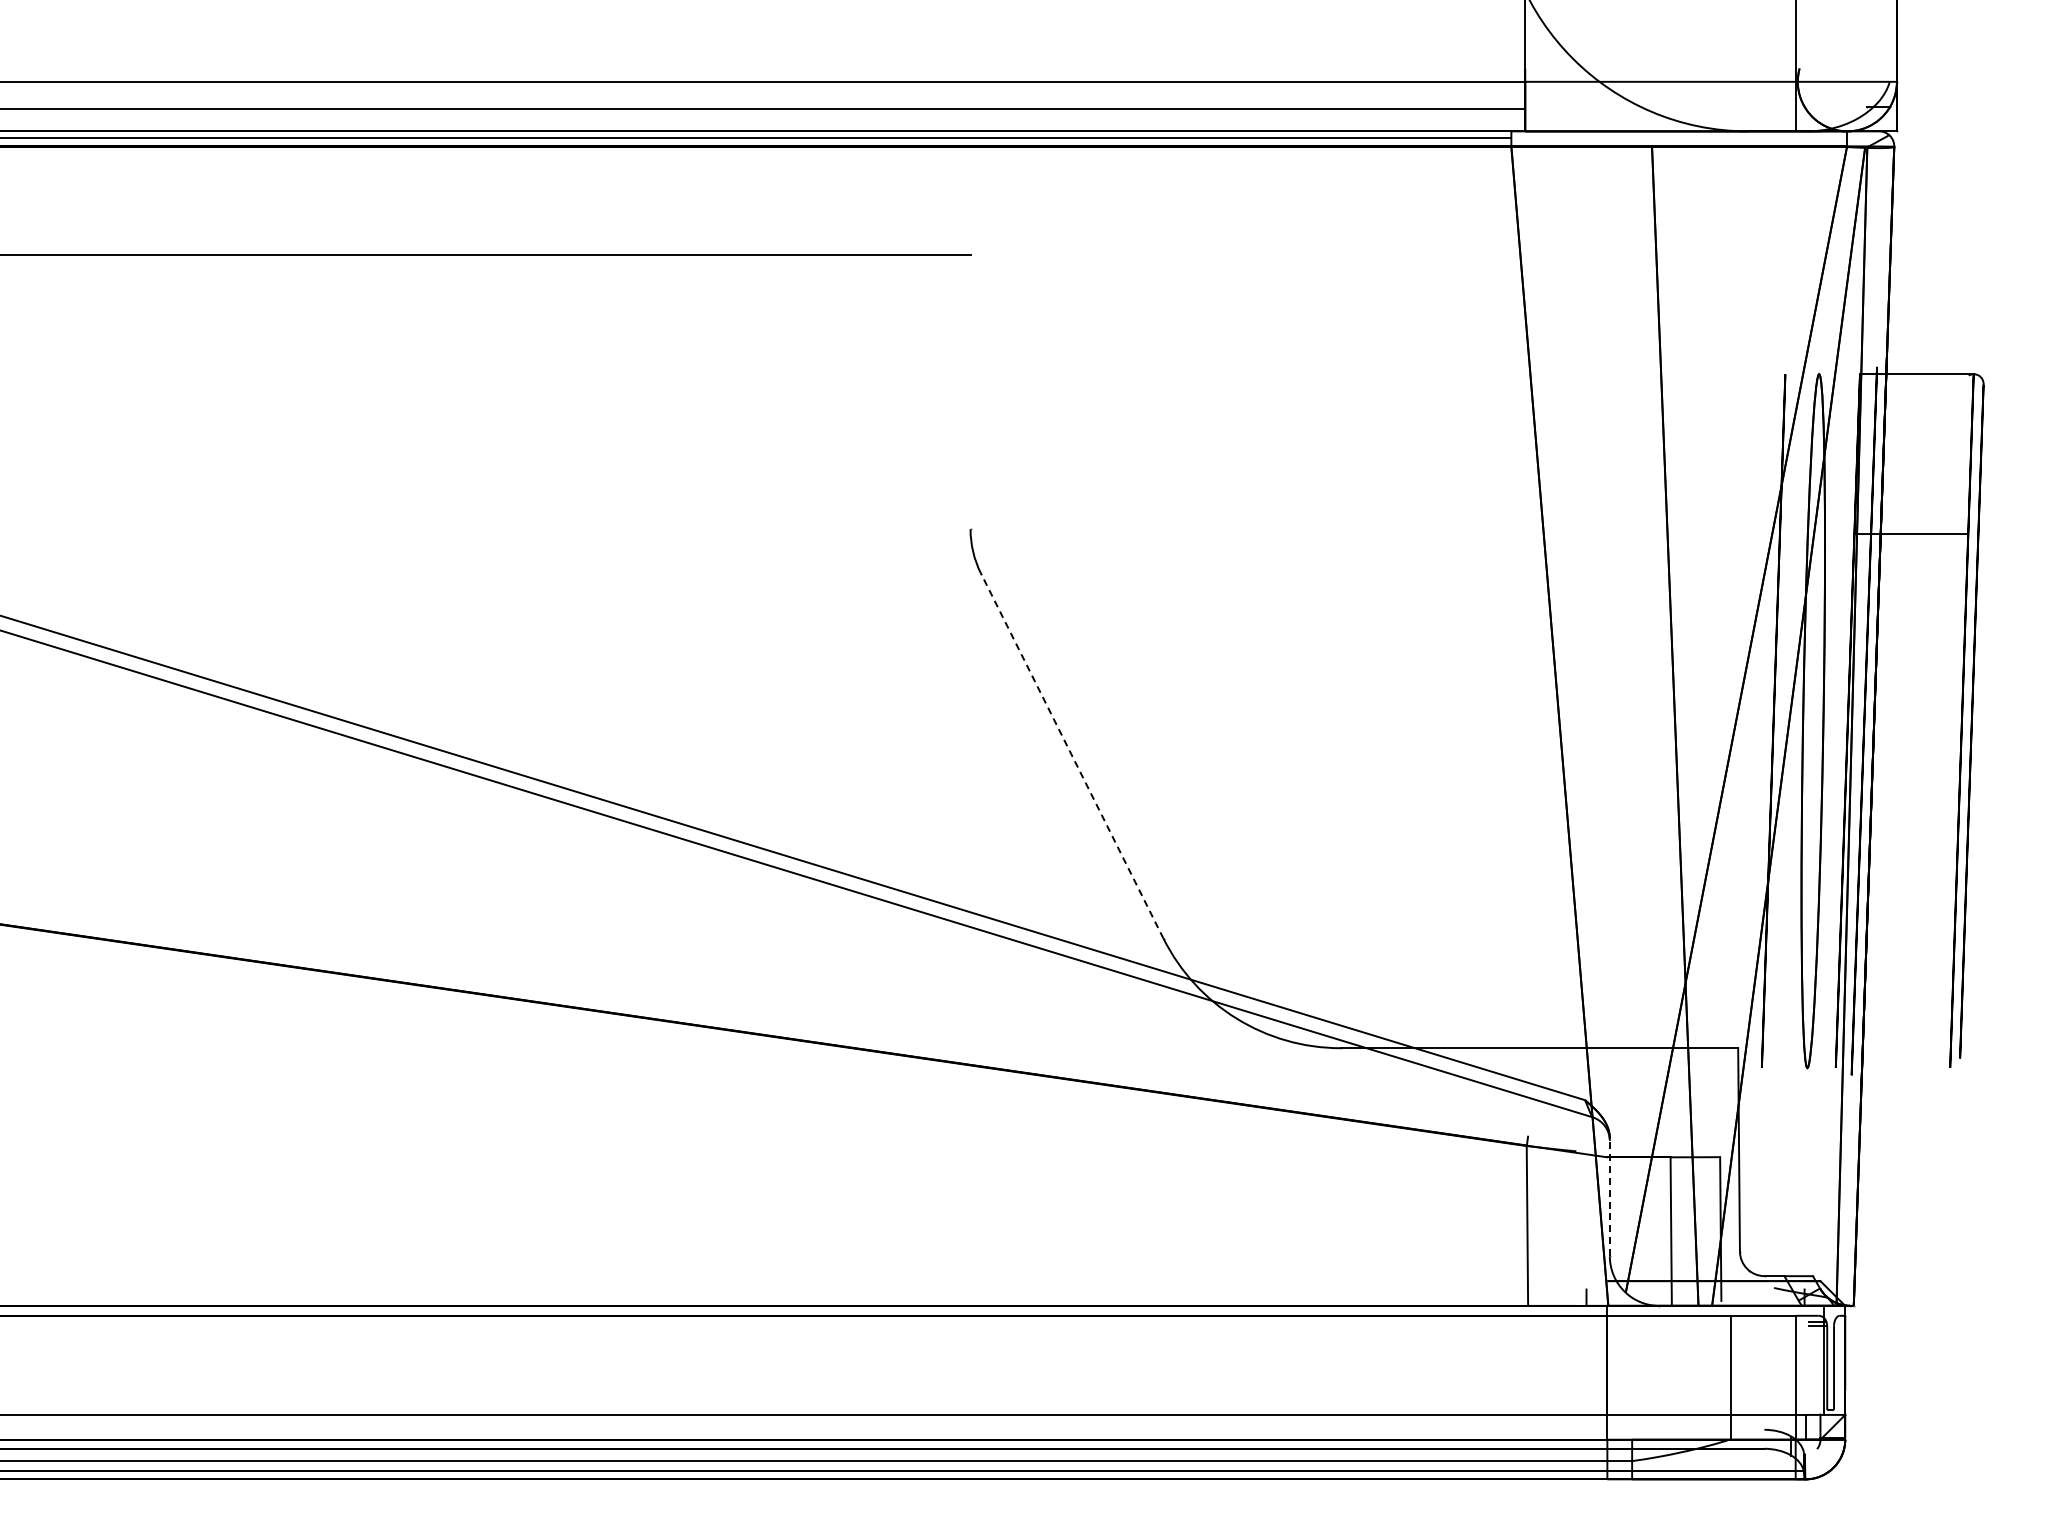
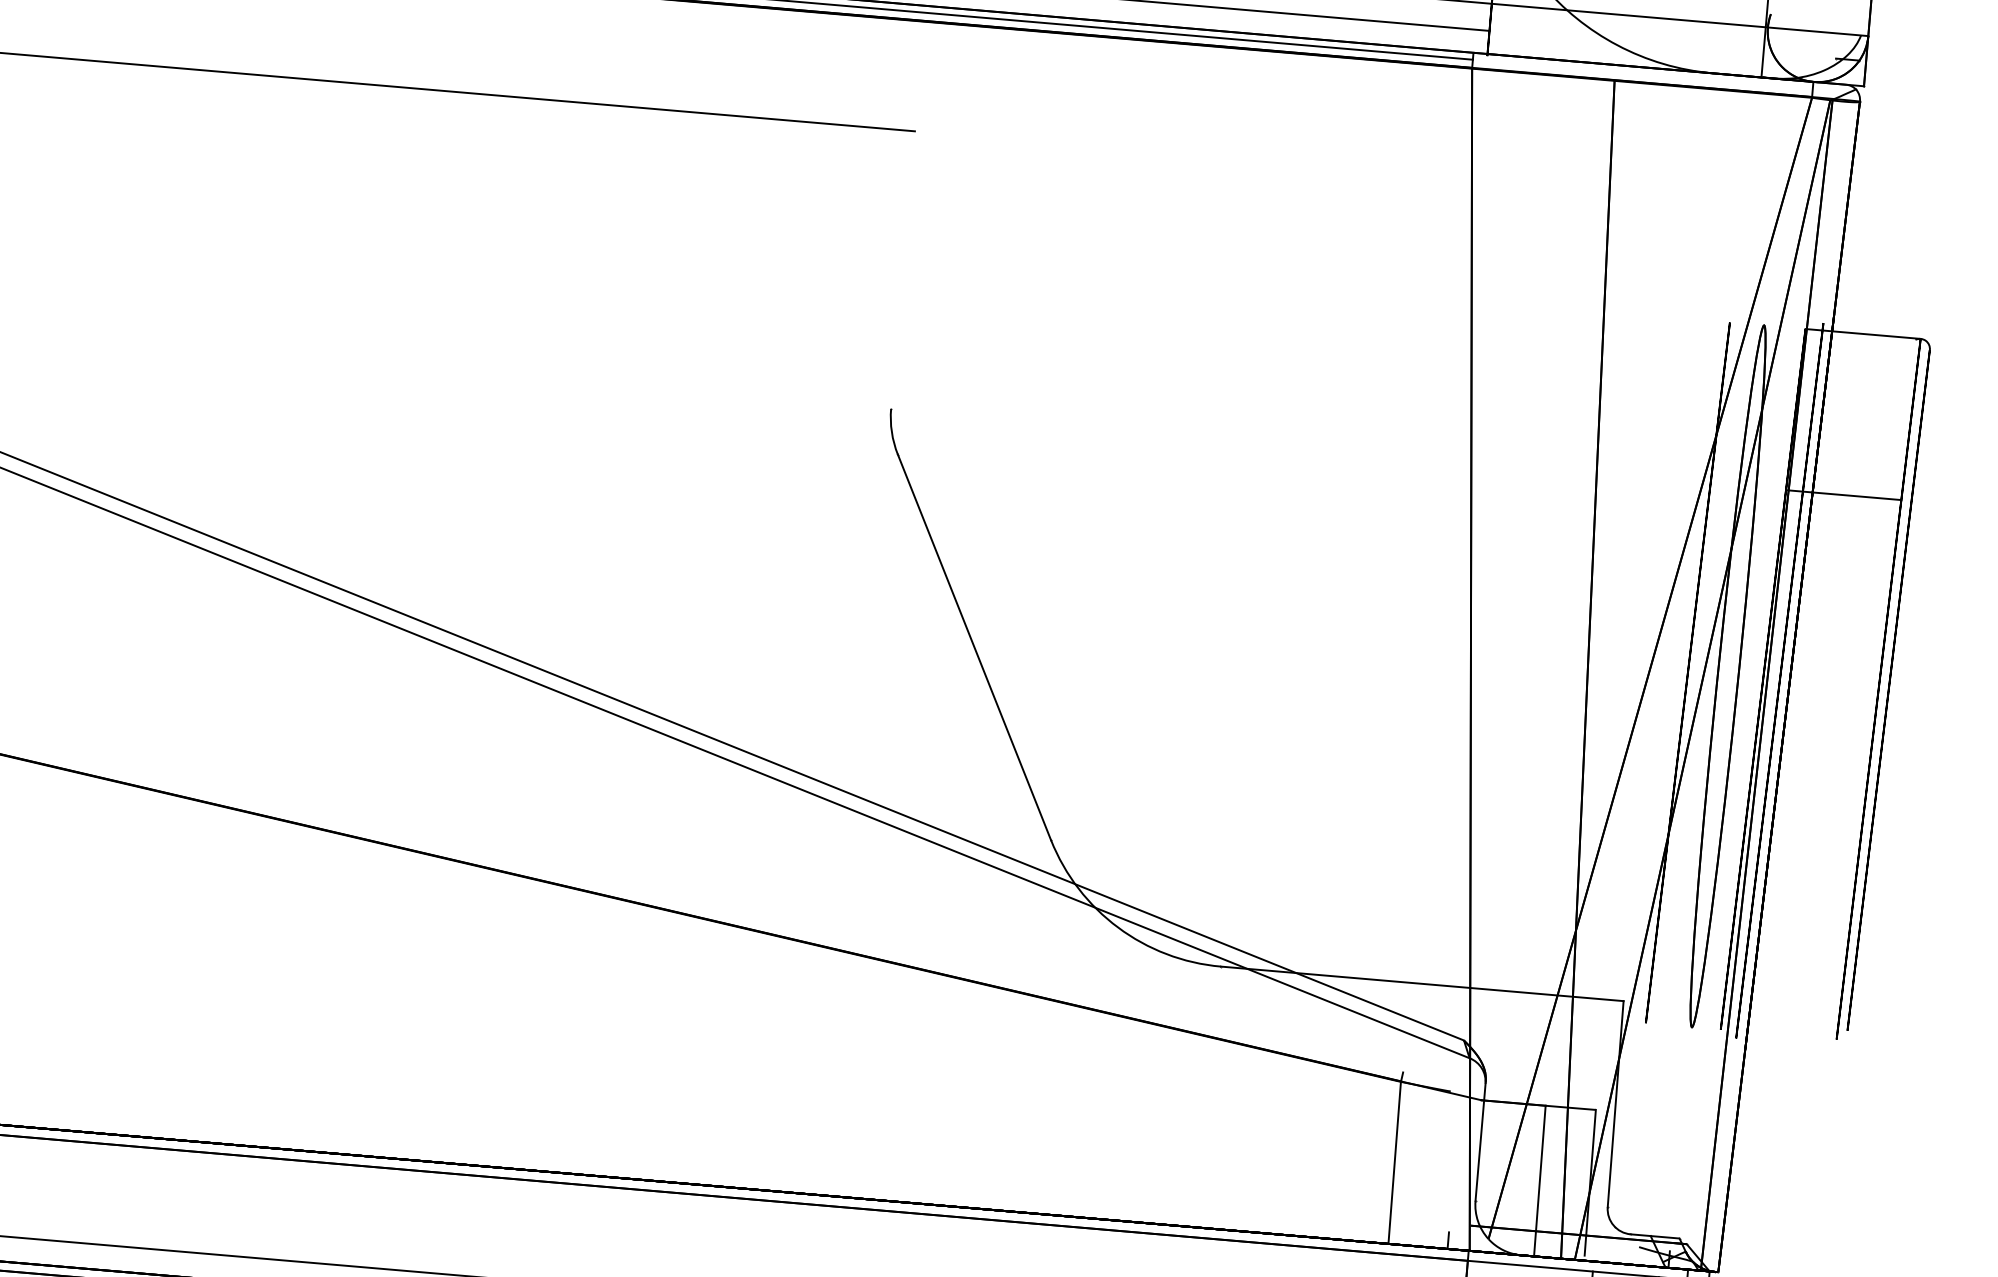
line: (1072, 755) -> (974, 646), dashed -> solid
line: (1609, 1197) -> (1480, 1141), dashed -> solid

